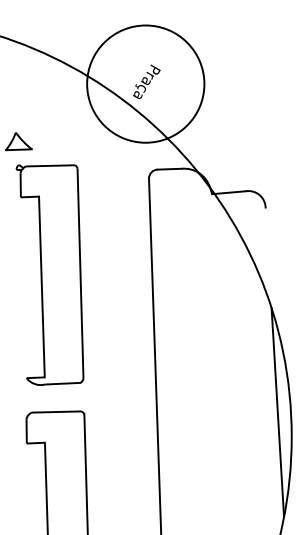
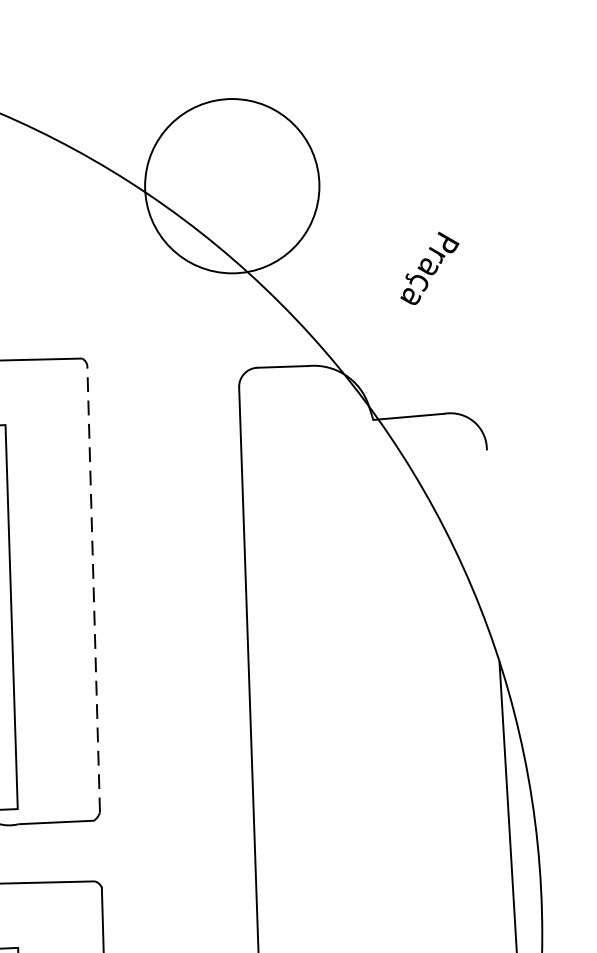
text: (146, 81) -> (429, 267), moved
circle: (145, 83) -> (231, 184), size x0.7
line: (80, 273) -> (93, 588), solid -> dashed

